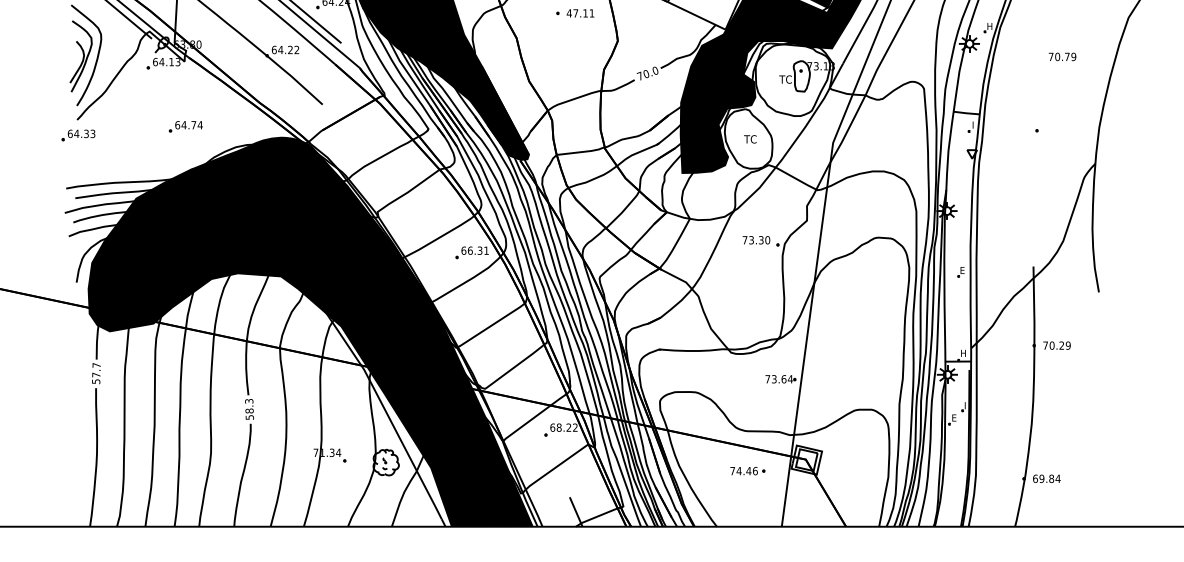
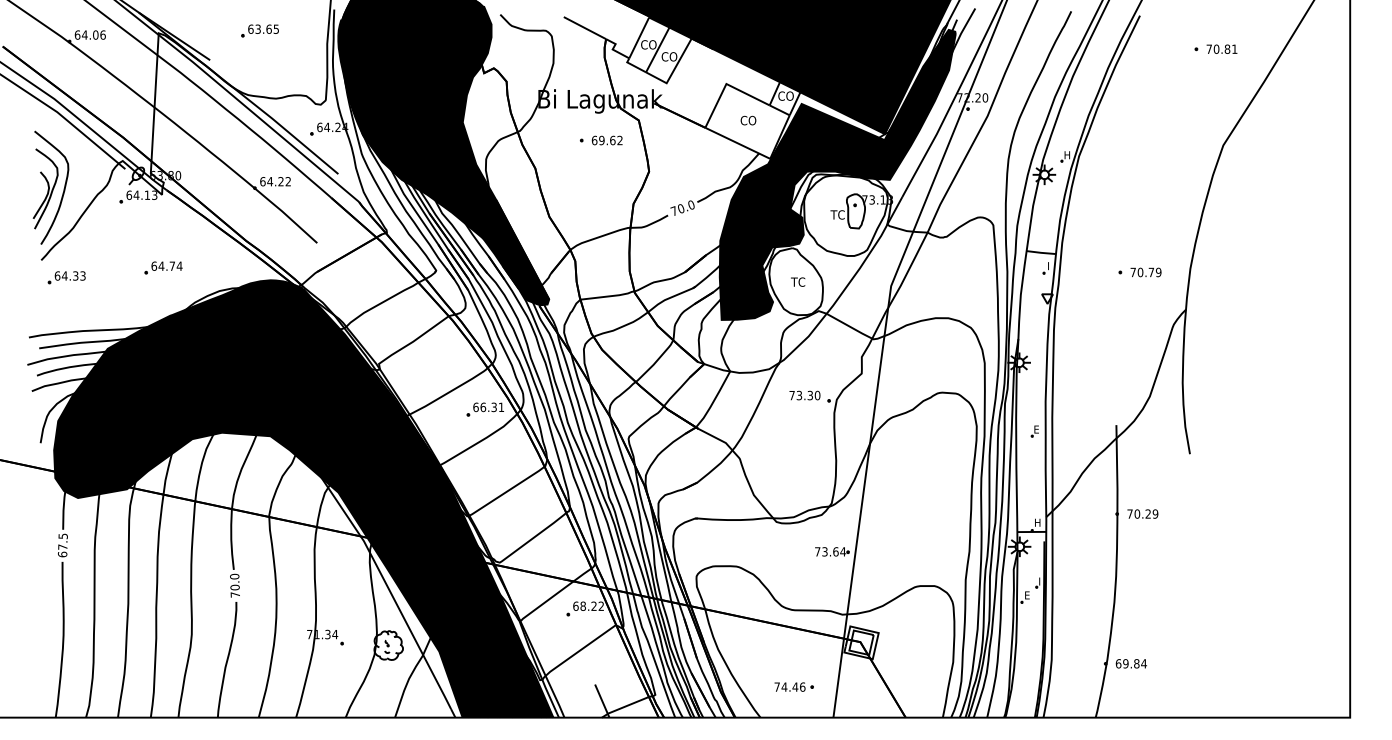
text: (579, 13) -> (606, 140), 47.11 -> 69.62
text: (1062, 56) -> (1145, 272), moved
part: (78, 135) -> (66, 277), moved
text: (96, 373) -> (62, 545), 57.7 -> 67.5
text: (249, 409) -> (235, 585), 58.3 -> 70.0
part: (747, 470) -> (793, 686), moved

